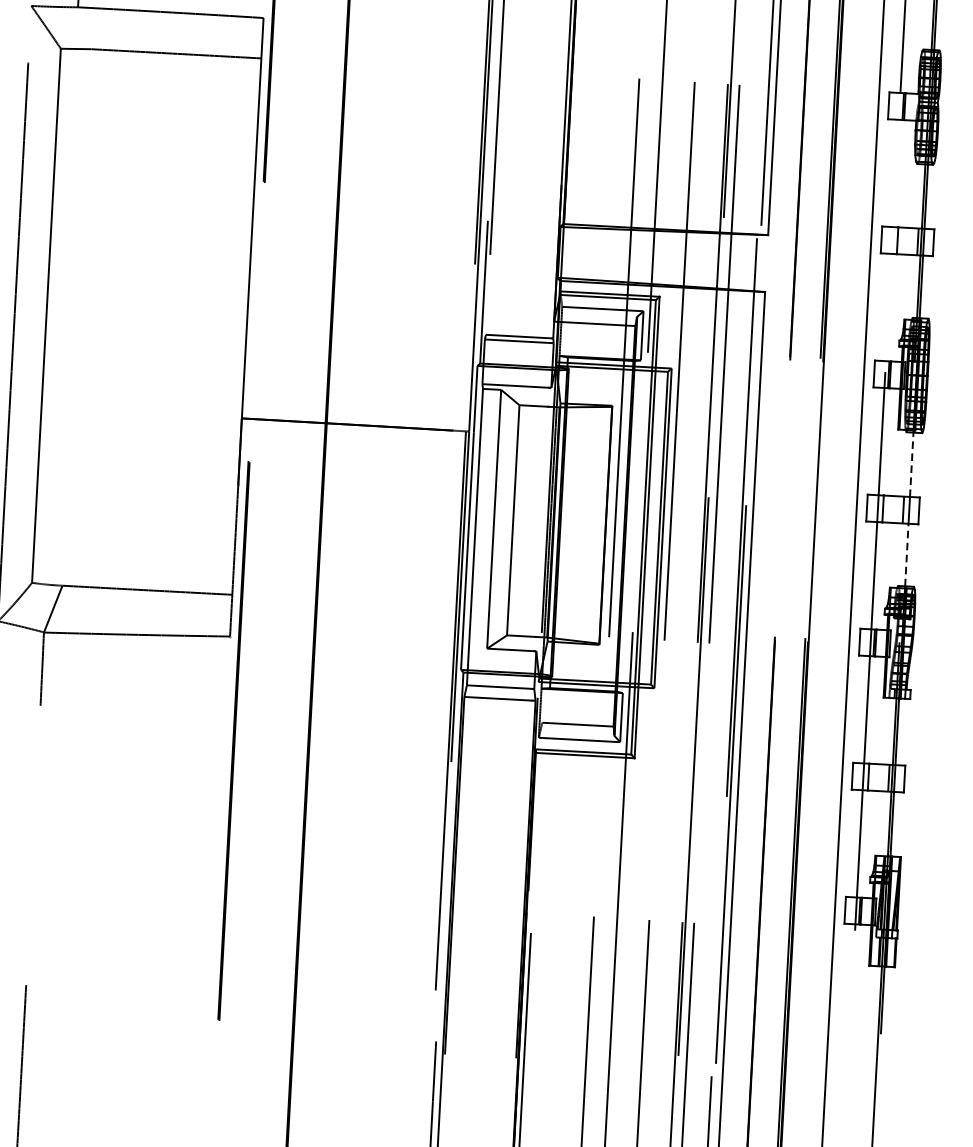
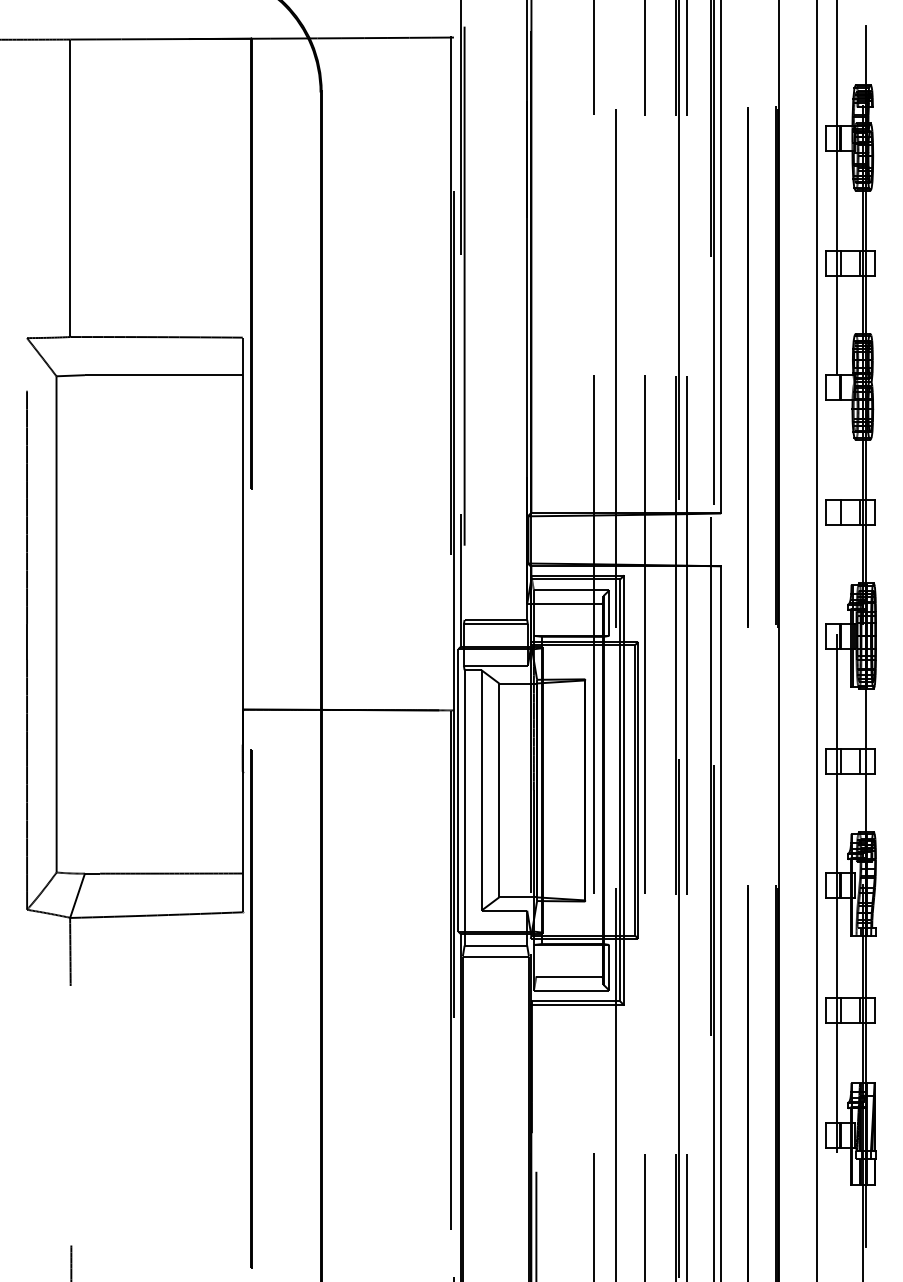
line: (911, 465) -> (865, 719), dashed -> solid
line: (906, 554) -> (865, 802), dashed -> solid

